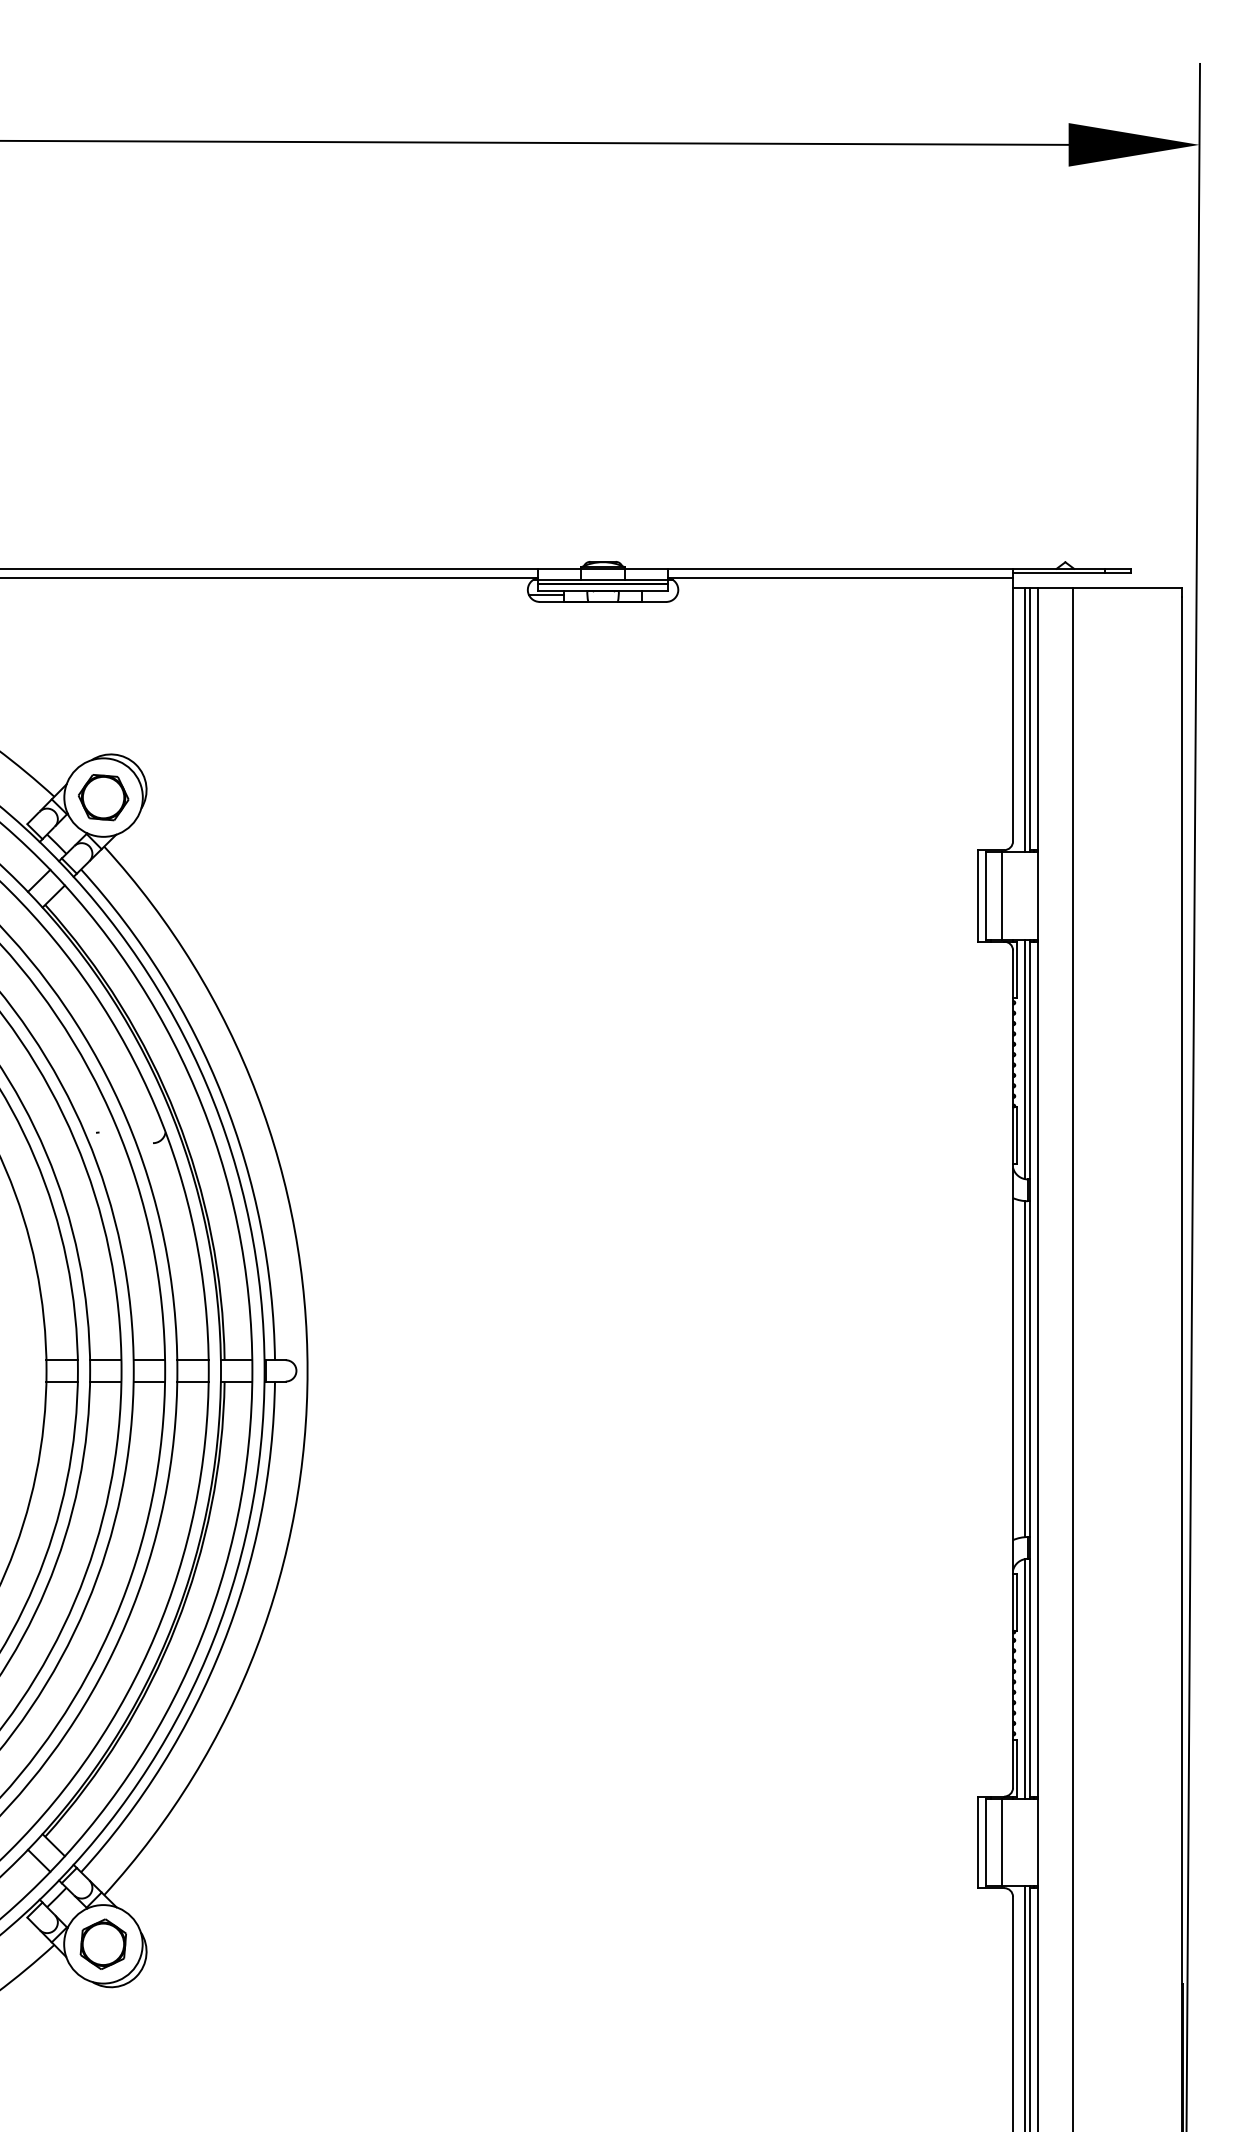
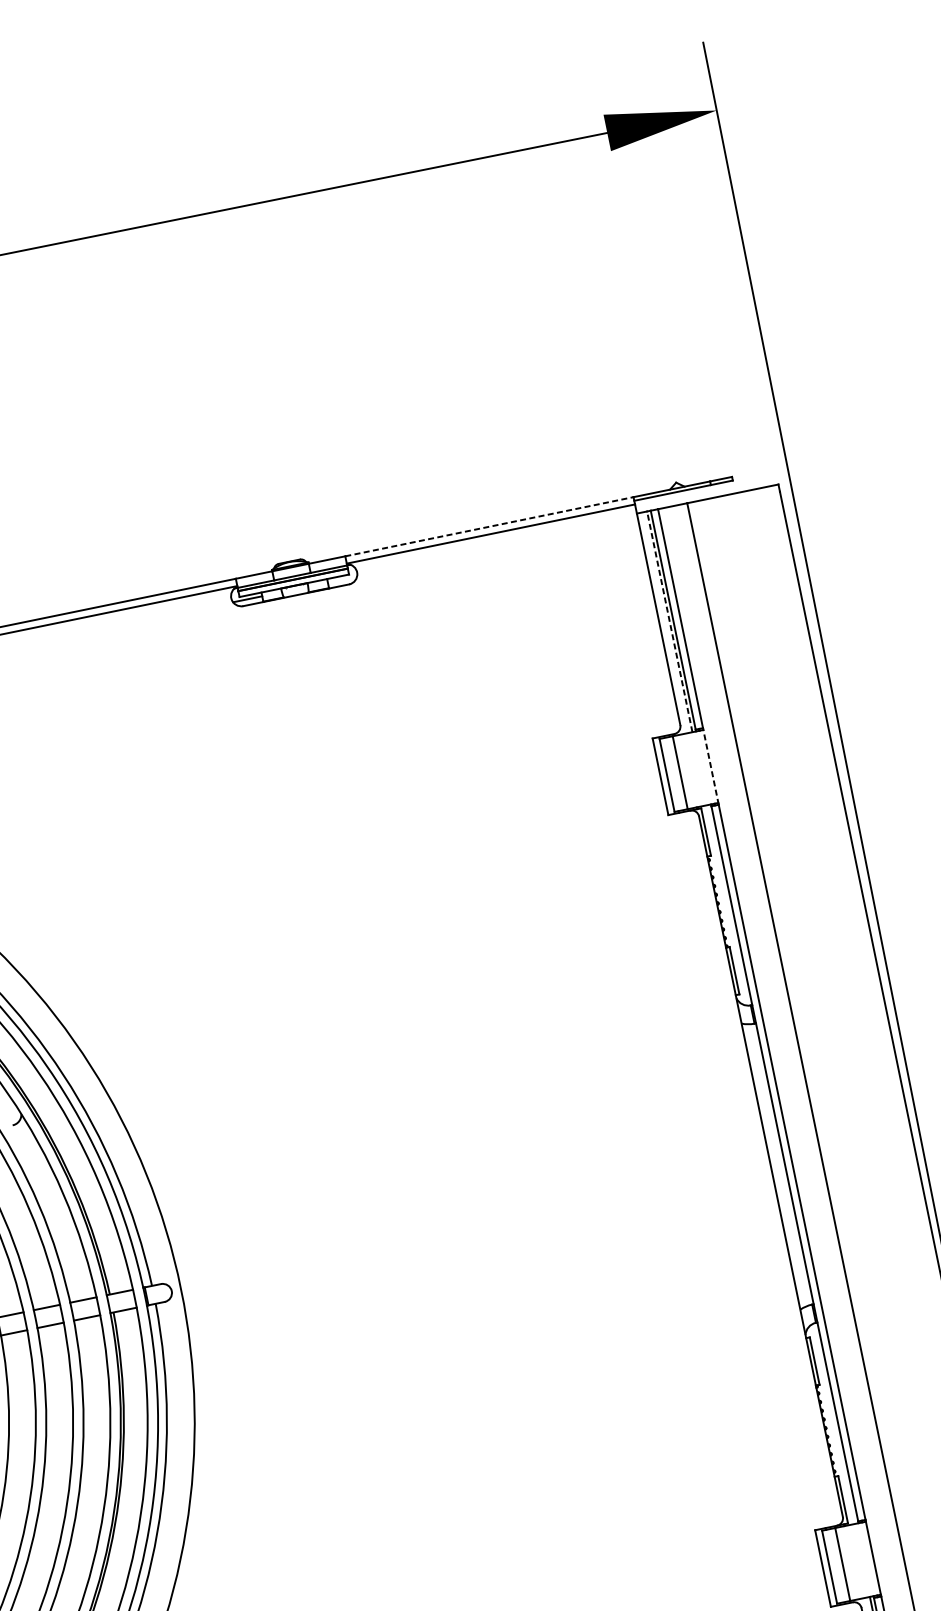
line: (841, 568) -> (489, 526), solid -> dashed
line: (1025, 720) -> (670, 621), solid -> dashed
line: (1038, 895) -> (710, 766), solid -> dashed
line: (1025, 1059) -> (728, 905), removed
line: (1025, 1369) -> (781, 1164), removed
line: (1025, 1678) -> (834, 1423), removed

